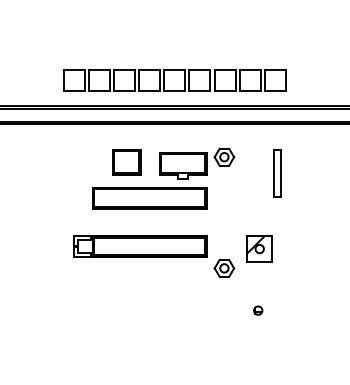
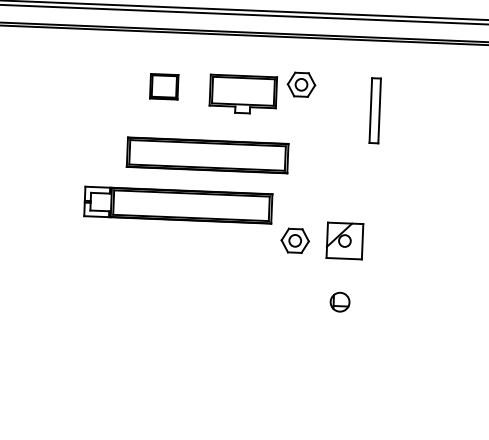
part: (126, 162) -> (163, 86), size x0.7
part: (149, 198) -> (207, 155), moved
part: (259, 248) -> (344, 240), moved
part: (258, 310) -> (340, 301), size x1.6

